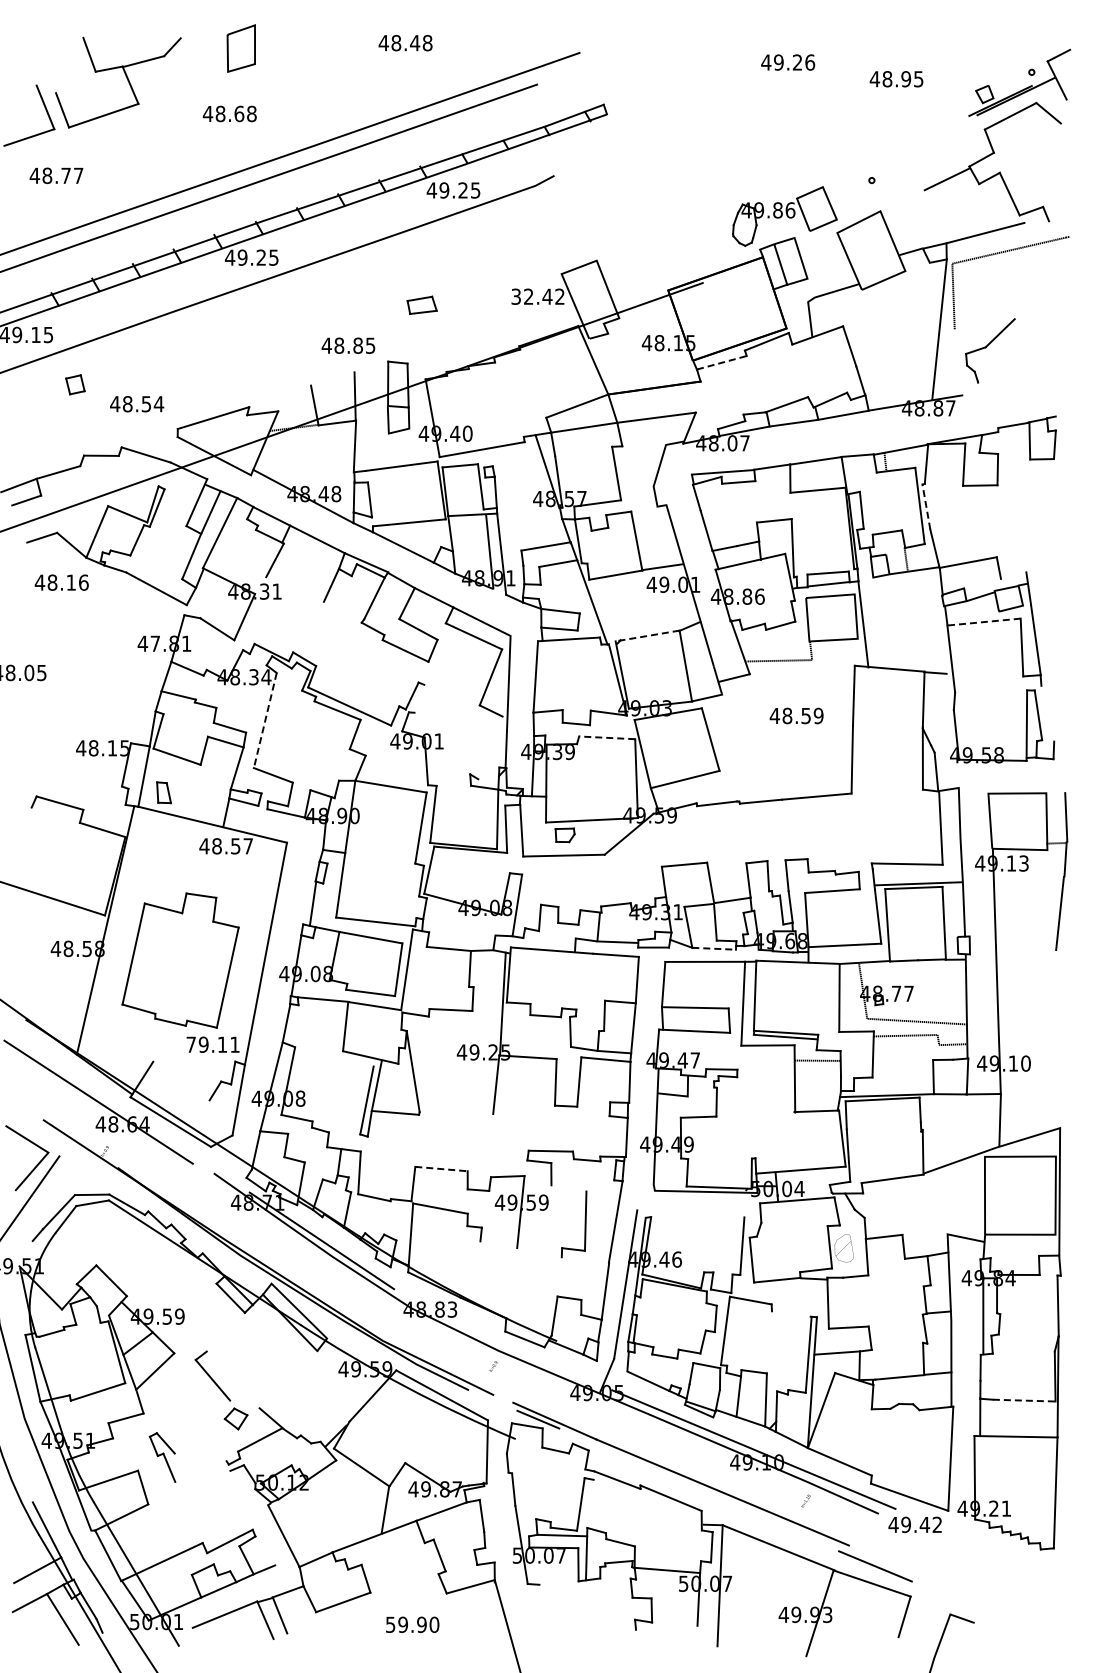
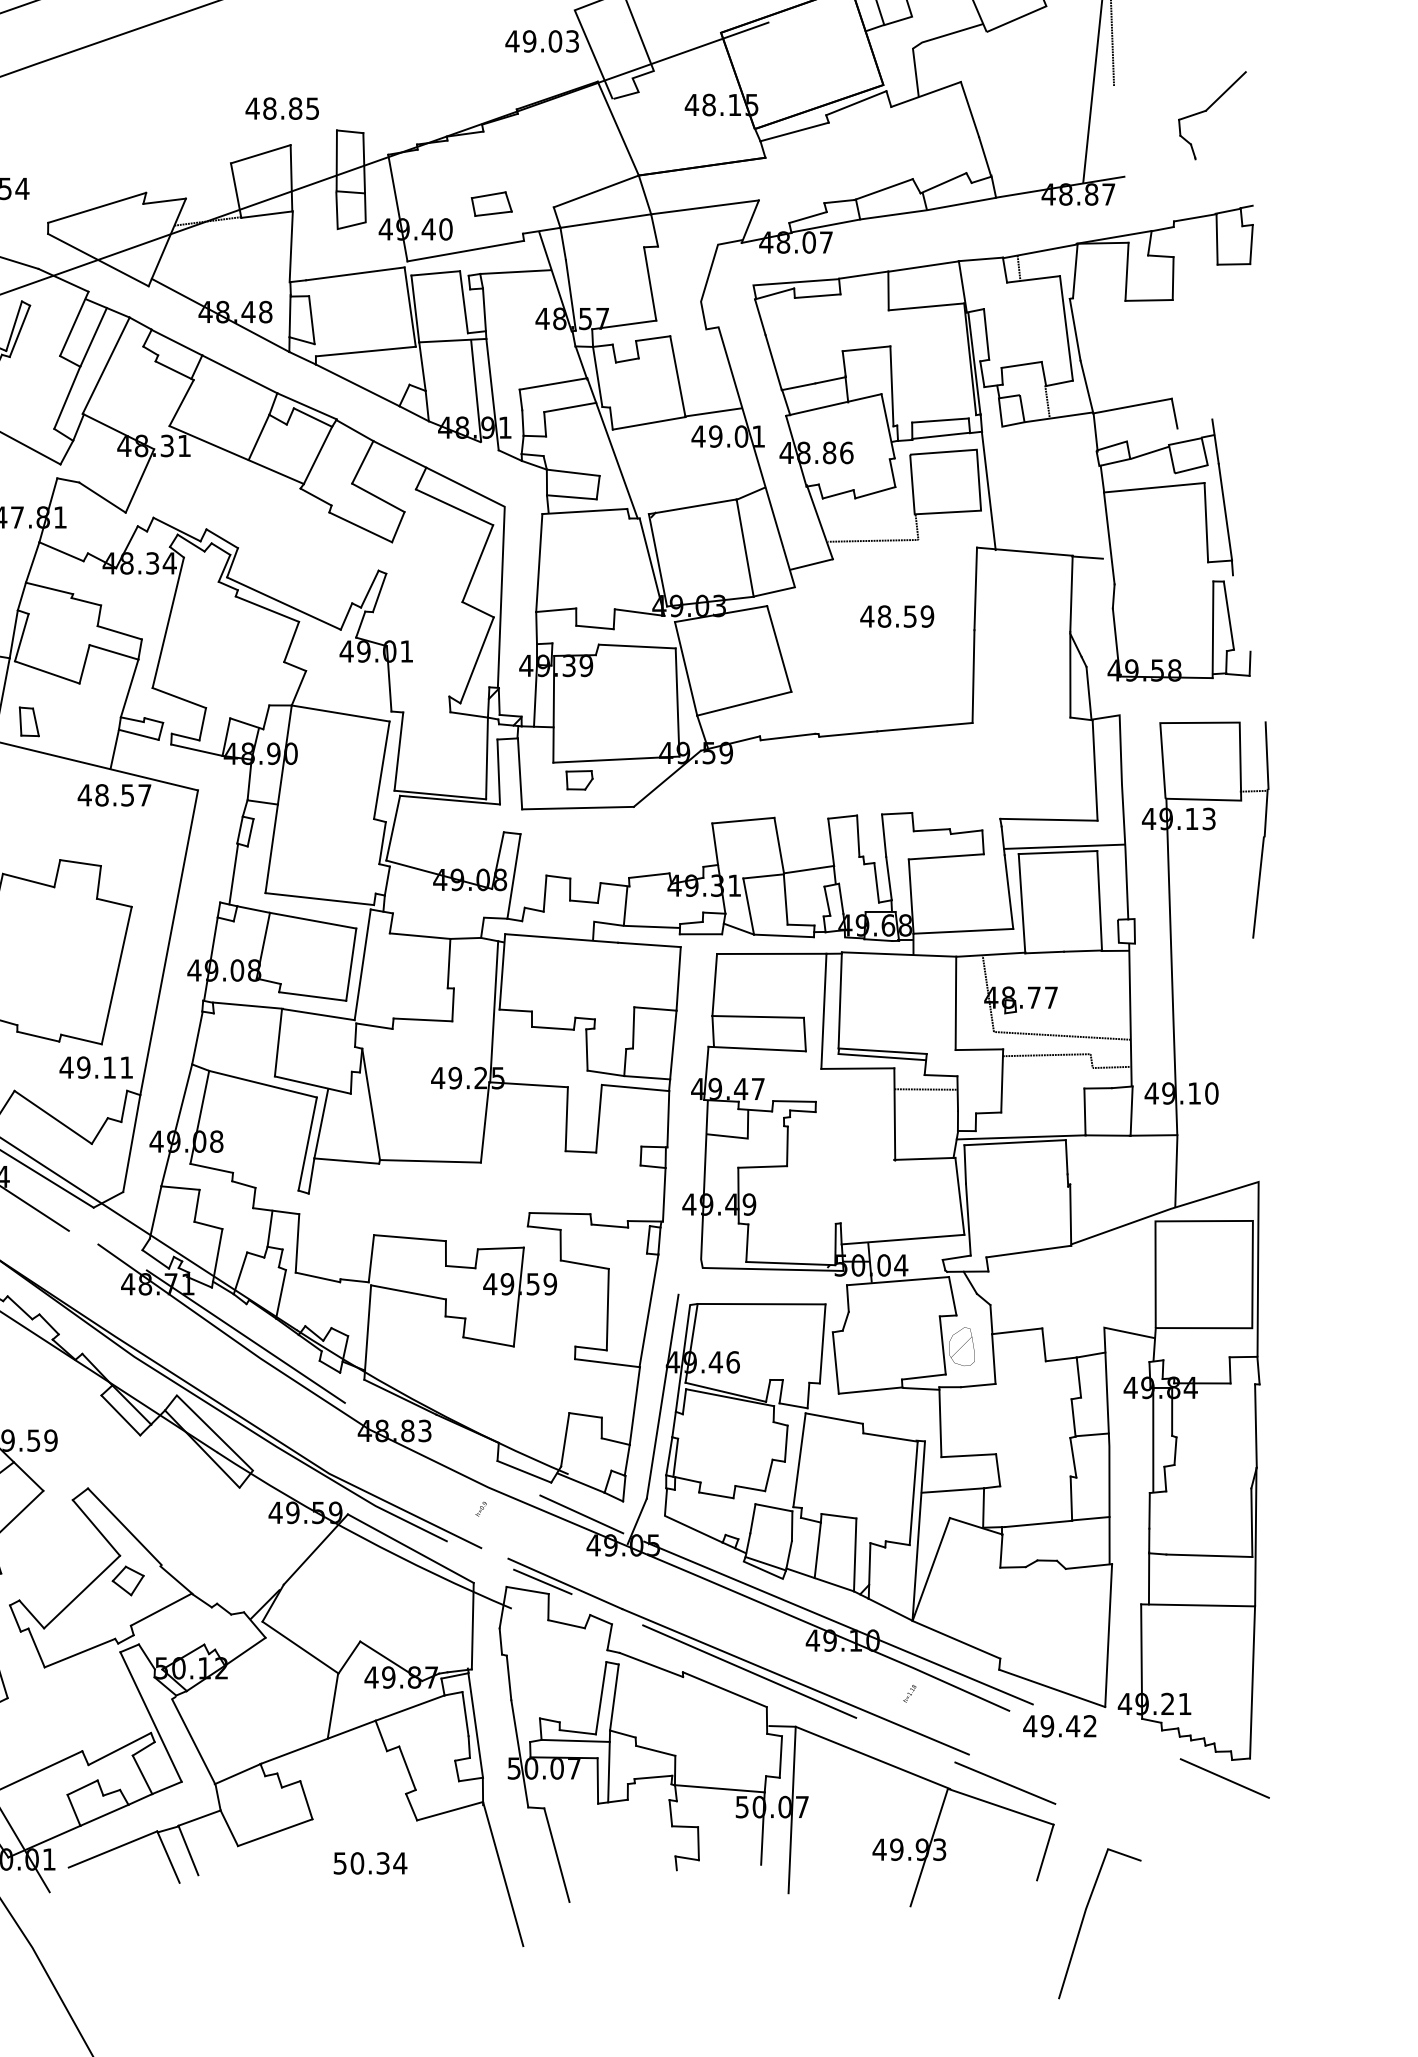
text: (537, 296) -> (541, 41), 32.42 -> 49.03
part: (421, 304) -> (490, 202), moved
part: (990, 350) -> (1212, 115), moved
line: (721, 362) -> (794, 131), dashed -> solid
line: (332, 378) -> (260, 153), added
line: (518, 464) -> (515, 271), added
line: (926, 506) -> (1075, 329), dashed -> solid
line: (315, 598) -> (237, 455), added
line: (984, 622) -> (1154, 488), dashed -> solid
line: (647, 636) -> (692, 507), dashed -> solid
line: (419, 698) -> (379, 592), added
line: (265, 720) -> (168, 622), dashed -> solid
line: (606, 737) -> (636, 646), dashed -> solid
line: (490, 747) -> (477, 659), added
line: (714, 948) -> (784, 935), dashed -> solid
text: (191, 1044) -> (66, 1067), 79.11 -> 49.11
line: (334, 1056) -> (263, 1083), added
line: (181, 1080) -> (53, 1116), added
line: (456, 1113) -> (430, 1161), added
line: (441, 1169) -> (409, 1238), dashed -> solid
line: (568, 1188) -> (584, 1264), added
line: (697, 1217) -> (761, 1304), added
line: (498, 1244) -> (488, 1341), added
line: (585, 1260) -> (607, 1363), added
line: (791, 1314) -> (890, 1437), added
line: (566, 1370) -> (581, 1514), added
line: (233, 1379) -> (124, 1526), added
line: (1024, 1400) -> (1209, 1555), dashed -> solid
line: (202, 1426) -> (82, 1591), added
line: (200, 1471) -> (79, 1653), added
line: (688, 1484) -> (748, 1670), added
line: (590, 1503) -> (614, 1696), added
line: (252, 1517) -> (150, 1716), added
line: (489, 1524) -> (475, 1725), added
line: (1035, 1562) -> (1224, 1777), added
line: (548, 1618) -> (556, 1854), added
text: (418, 1624) -> (378, 1862), 59.90 -> 50.34

